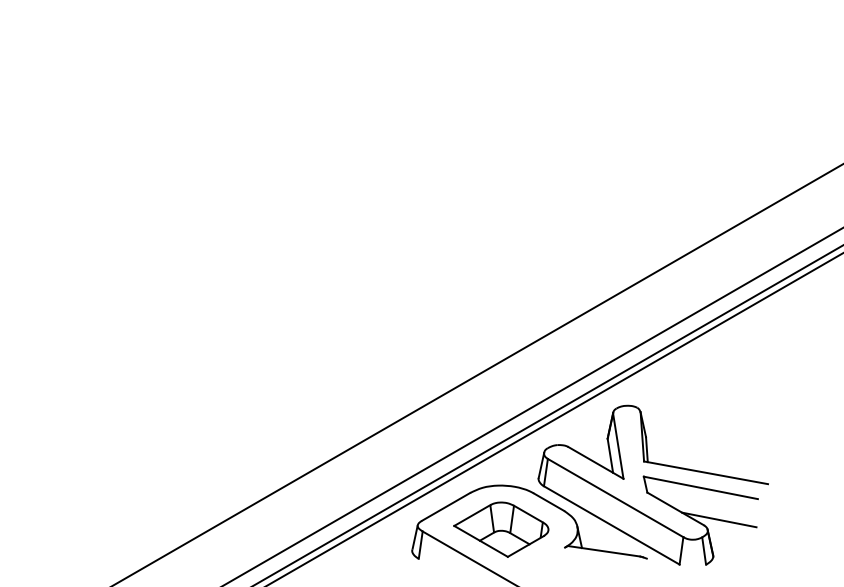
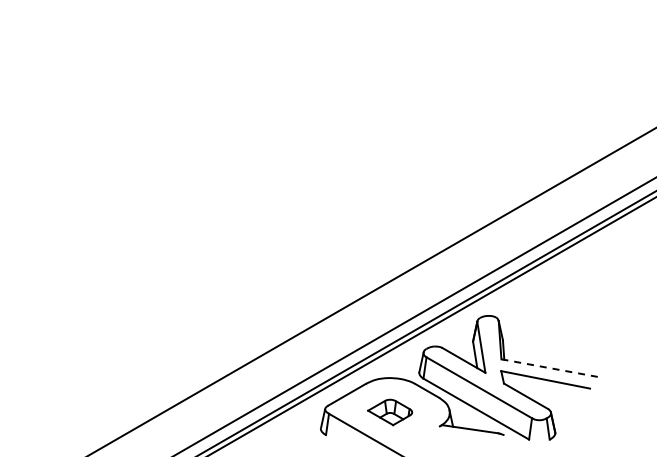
line: (707, 473) -> (550, 368), solid -> dashed
line: (718, 519) -> (559, 404), removed
part: (500, 529) -> (389, 412), size x0.6

